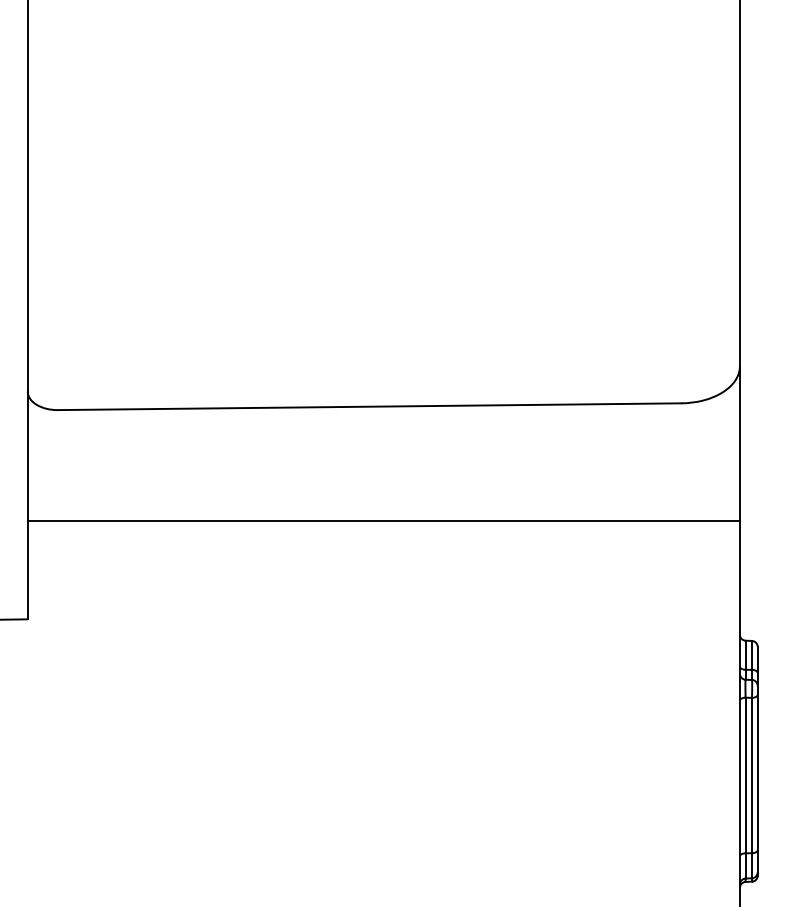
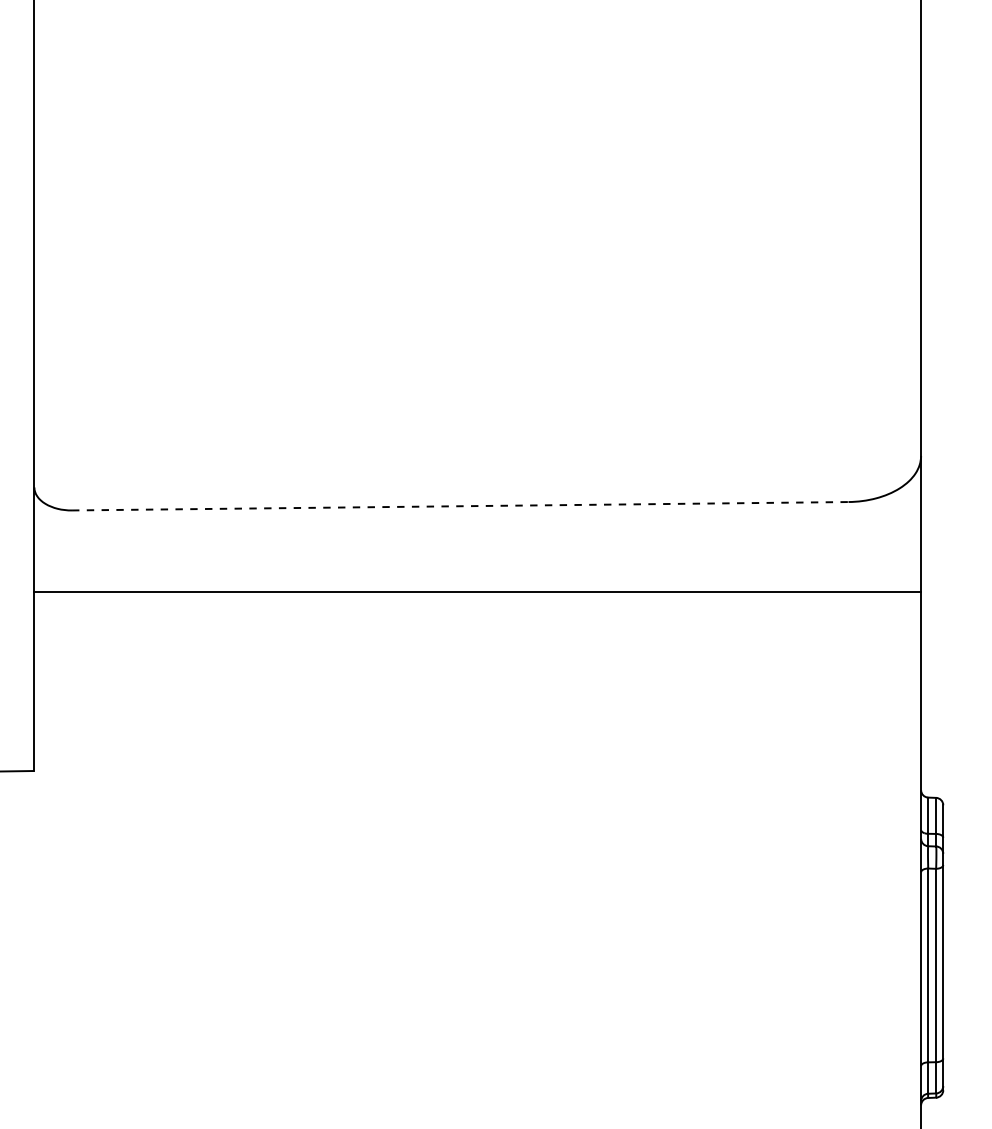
line: (369, 406) -> (460, 506), solid -> dashed
line: (383, 520) -> (477, 591), moved

